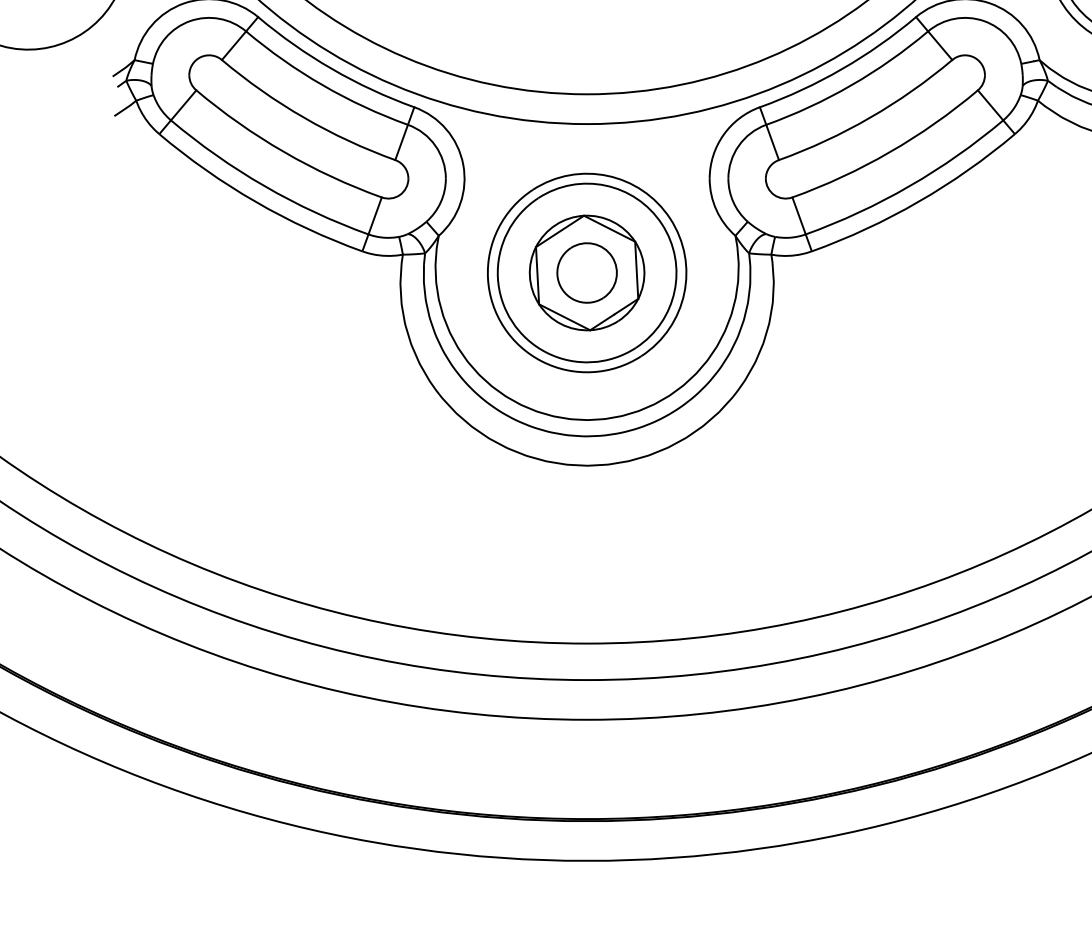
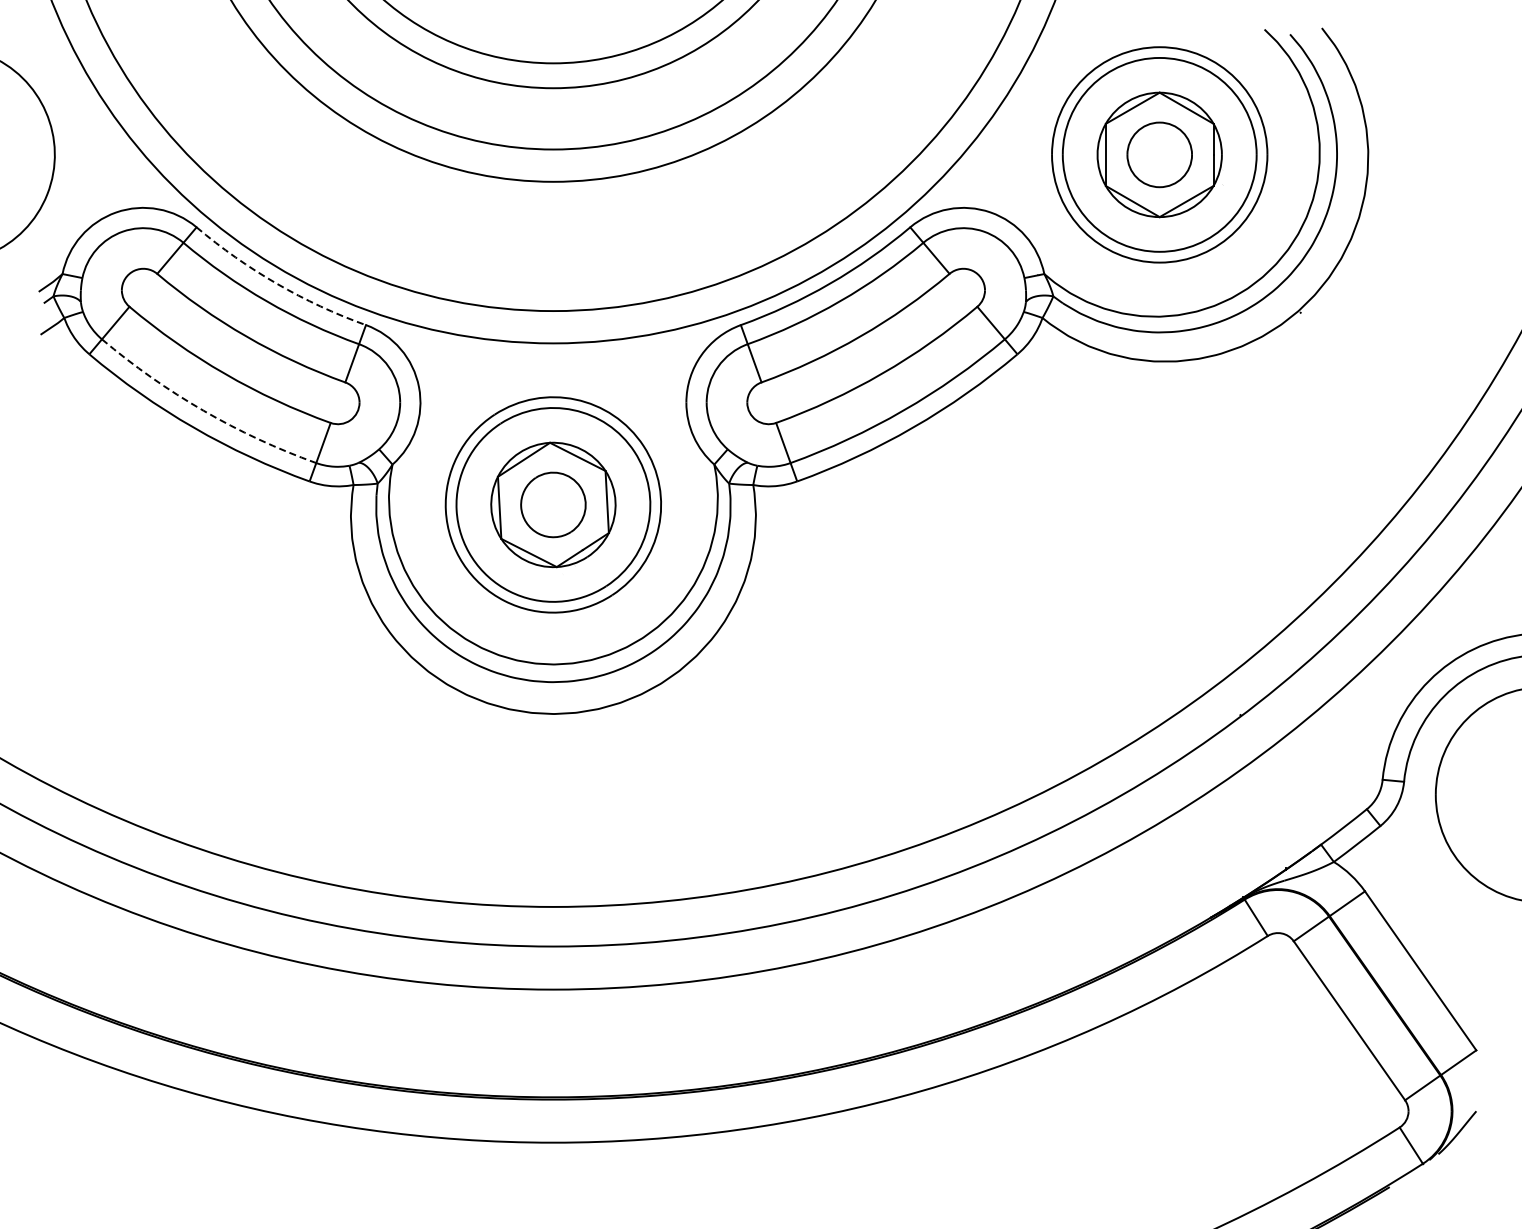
arc: (331, 68) -> (276, 283), solid -> dashed
arc: (264, 185) -> (203, 410), solid -> dashed

